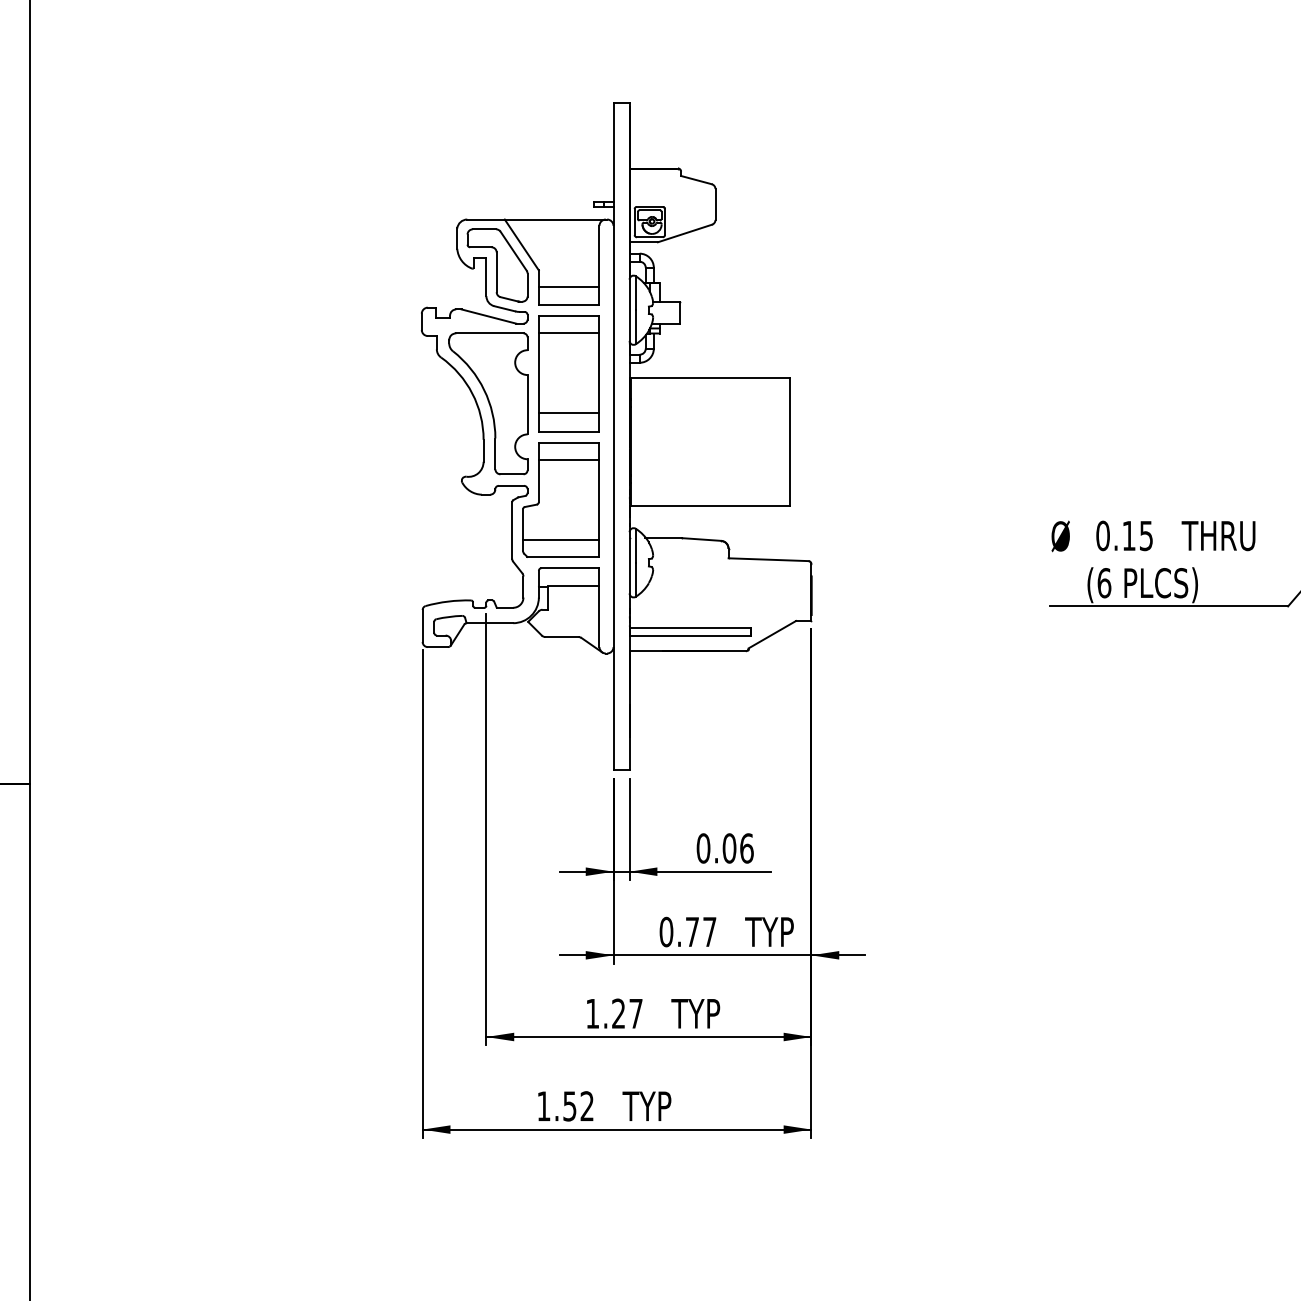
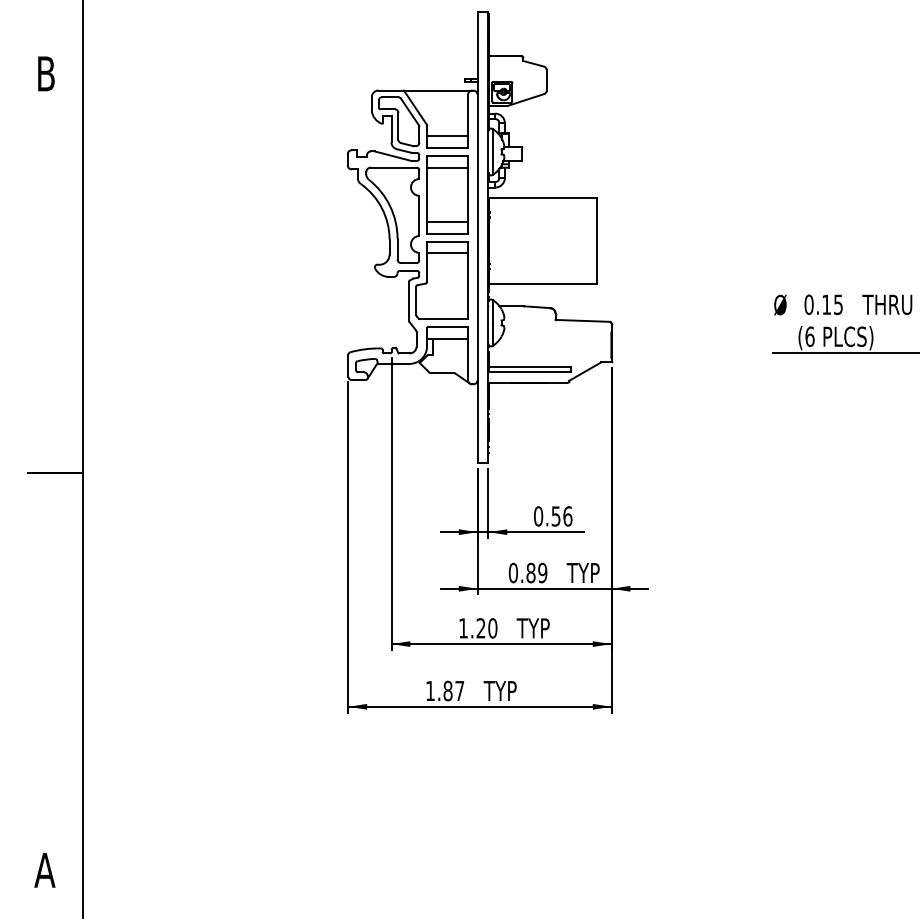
line: (561, 539) -> (442, 307), removed
text: (728, 848) -> (555, 516), 0.06 -> 0.56
text: (700, 931) -> (536, 572), 0.77 -> 0.89
text: (635, 1013) -> (492, 628), 1.27 -> 1.20
text: (577, 1105) -> (453, 690), 1.52 -> 1.87

